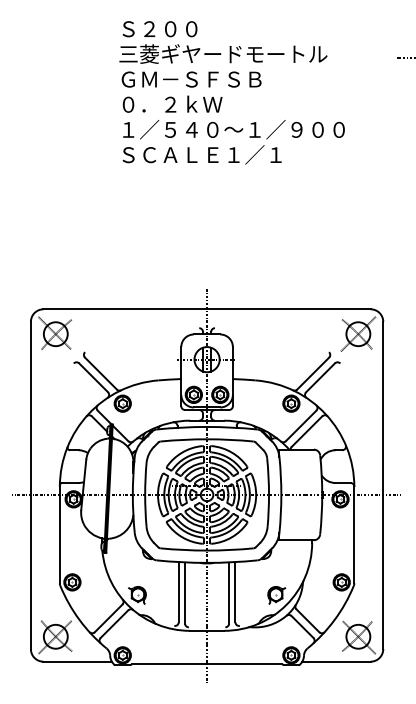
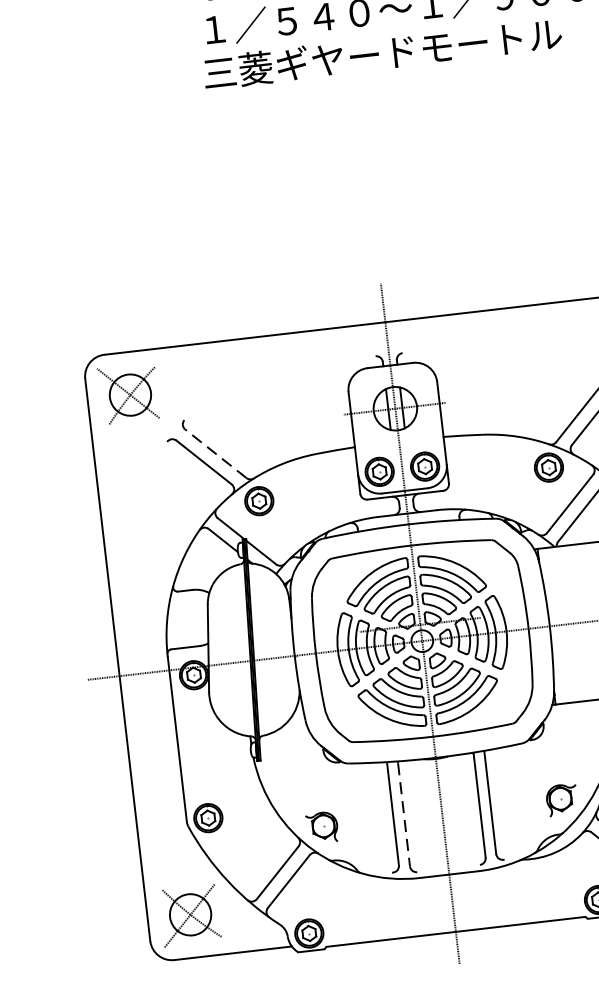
text: (223, 154) -> (382, 53), ＳＣＡＬＥ１／１ -> 三菱ギヤードモートル
line: (100, 373) -> (215, 453), solid -> dashed
line: (185, 594) -> (404, 816), solid -> dashed

